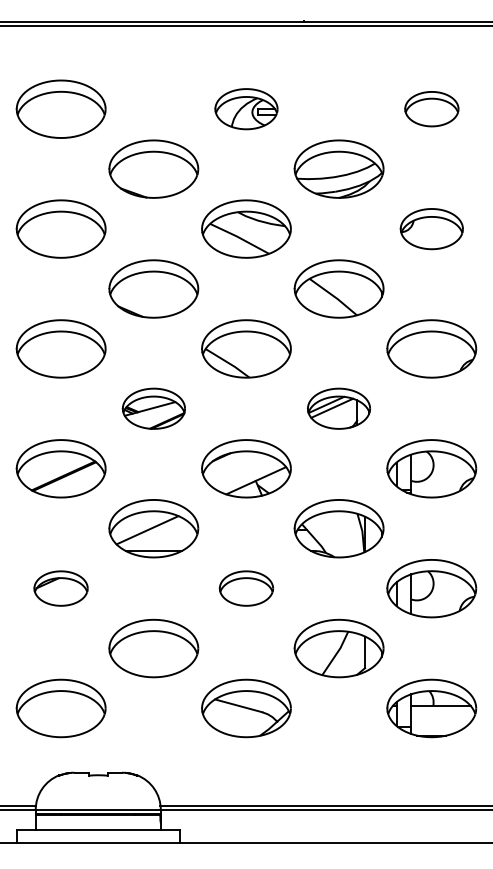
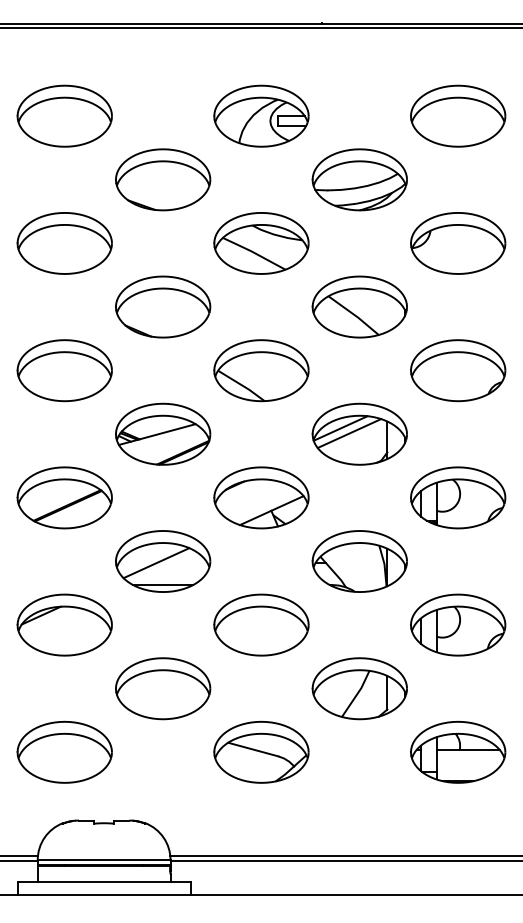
part: (246, 108) -> (261, 115), size x1.43
part: (432, 108) -> (458, 115), size x1.67
part: (432, 229) -> (458, 243), size x1.43
part: (154, 408) -> (163, 433), size x1.43
part: (338, 408) -> (359, 433), size x1.43
part: (60, 588) -> (64, 624), size x1.67
part: (246, 588) -> (261, 624), size x1.67

